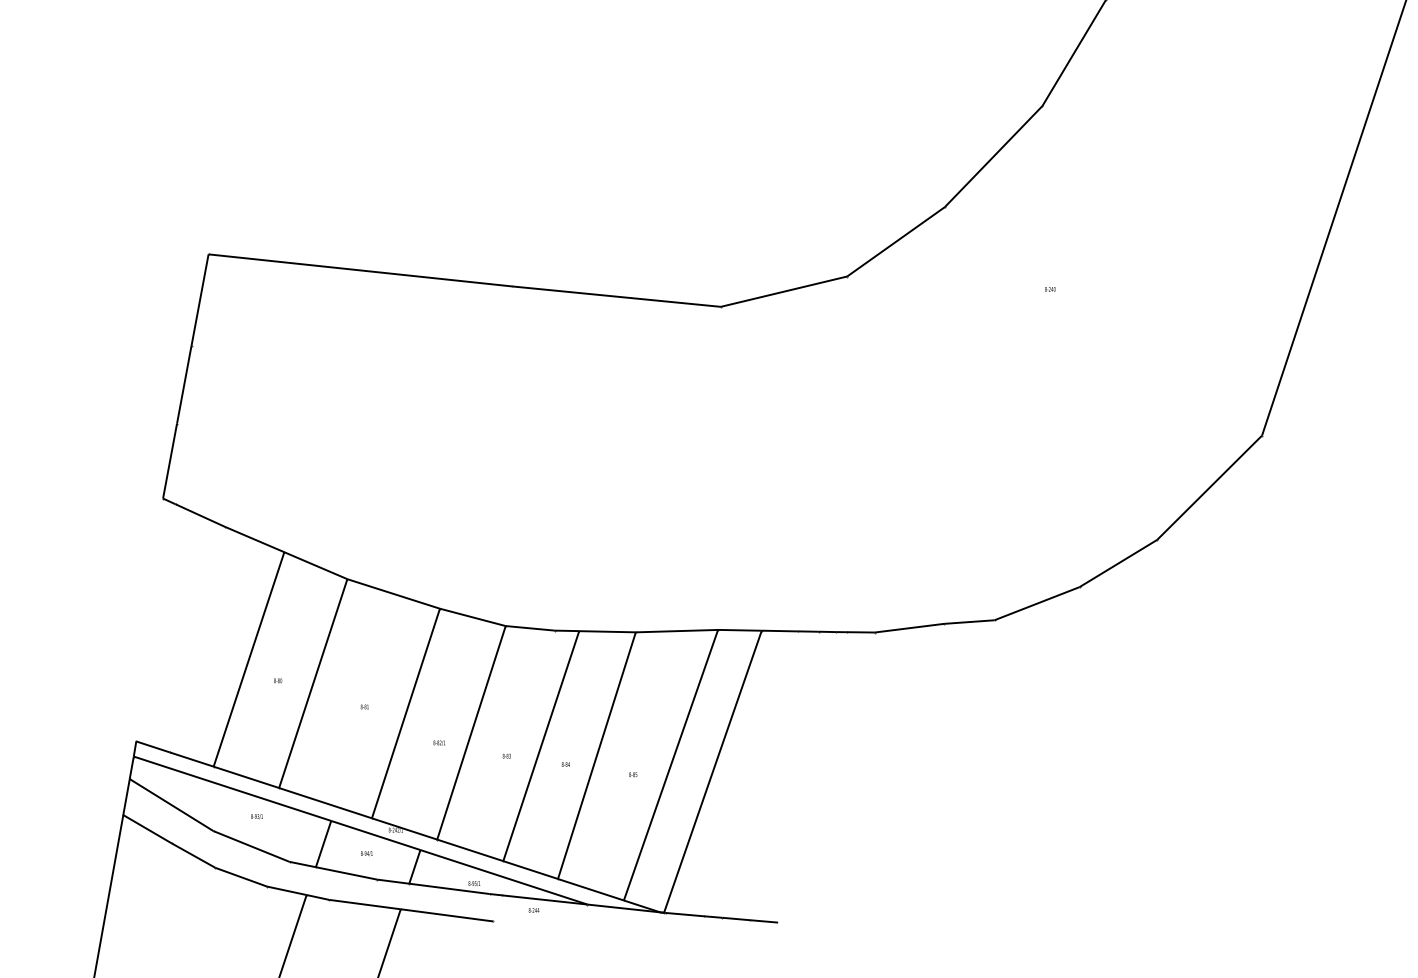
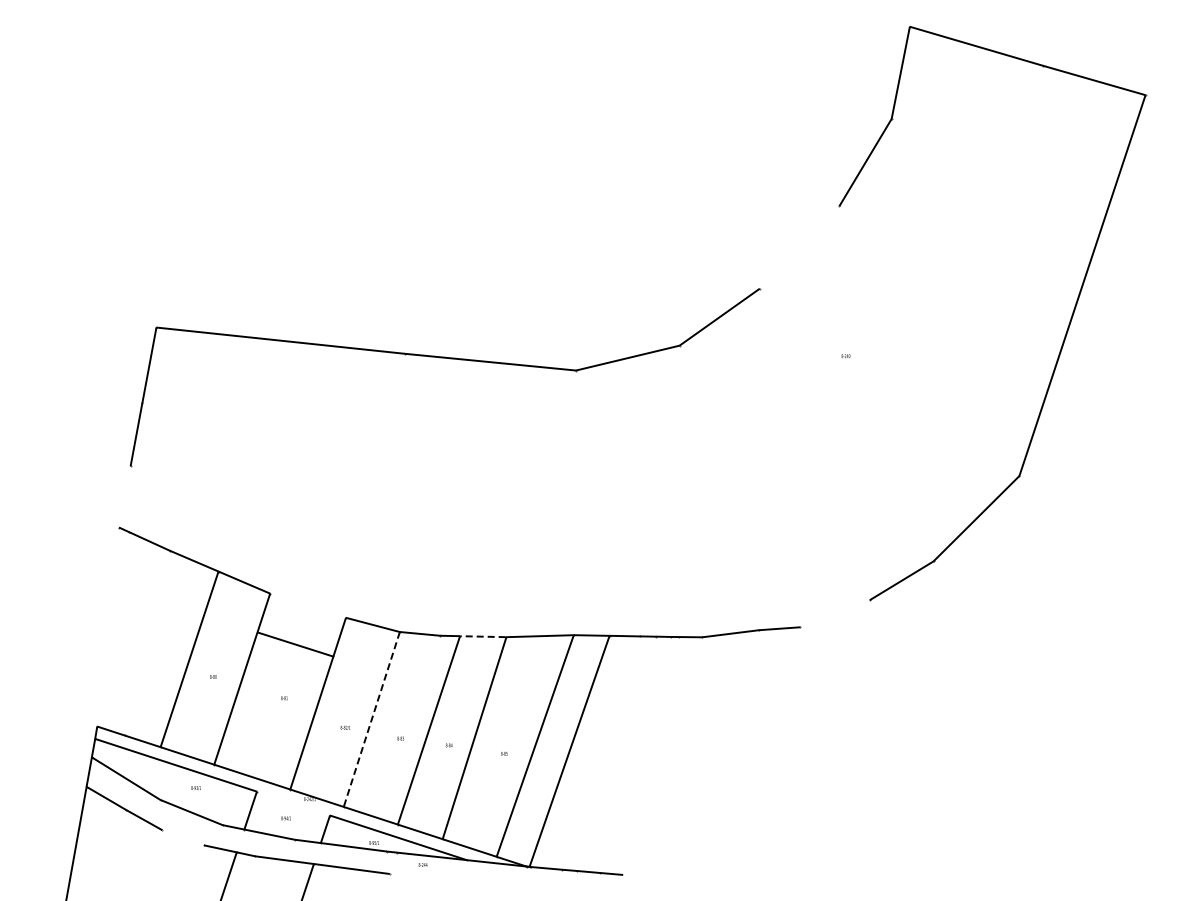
line: (993, 156) -> (799, 247), removed
line: (169, 460) -> (124, 496), removed
line: (392, 593) -> (295, 644), moved
line: (1036, 603) -> (834, 613), removed
line: (606, 631) -> (482, 636), solid -> dashed
line: (471, 732) -> (371, 719), solid -> dashed
line: (375, 835) -> (293, 803), removed
line: (240, 876) -> (182, 837), removed

